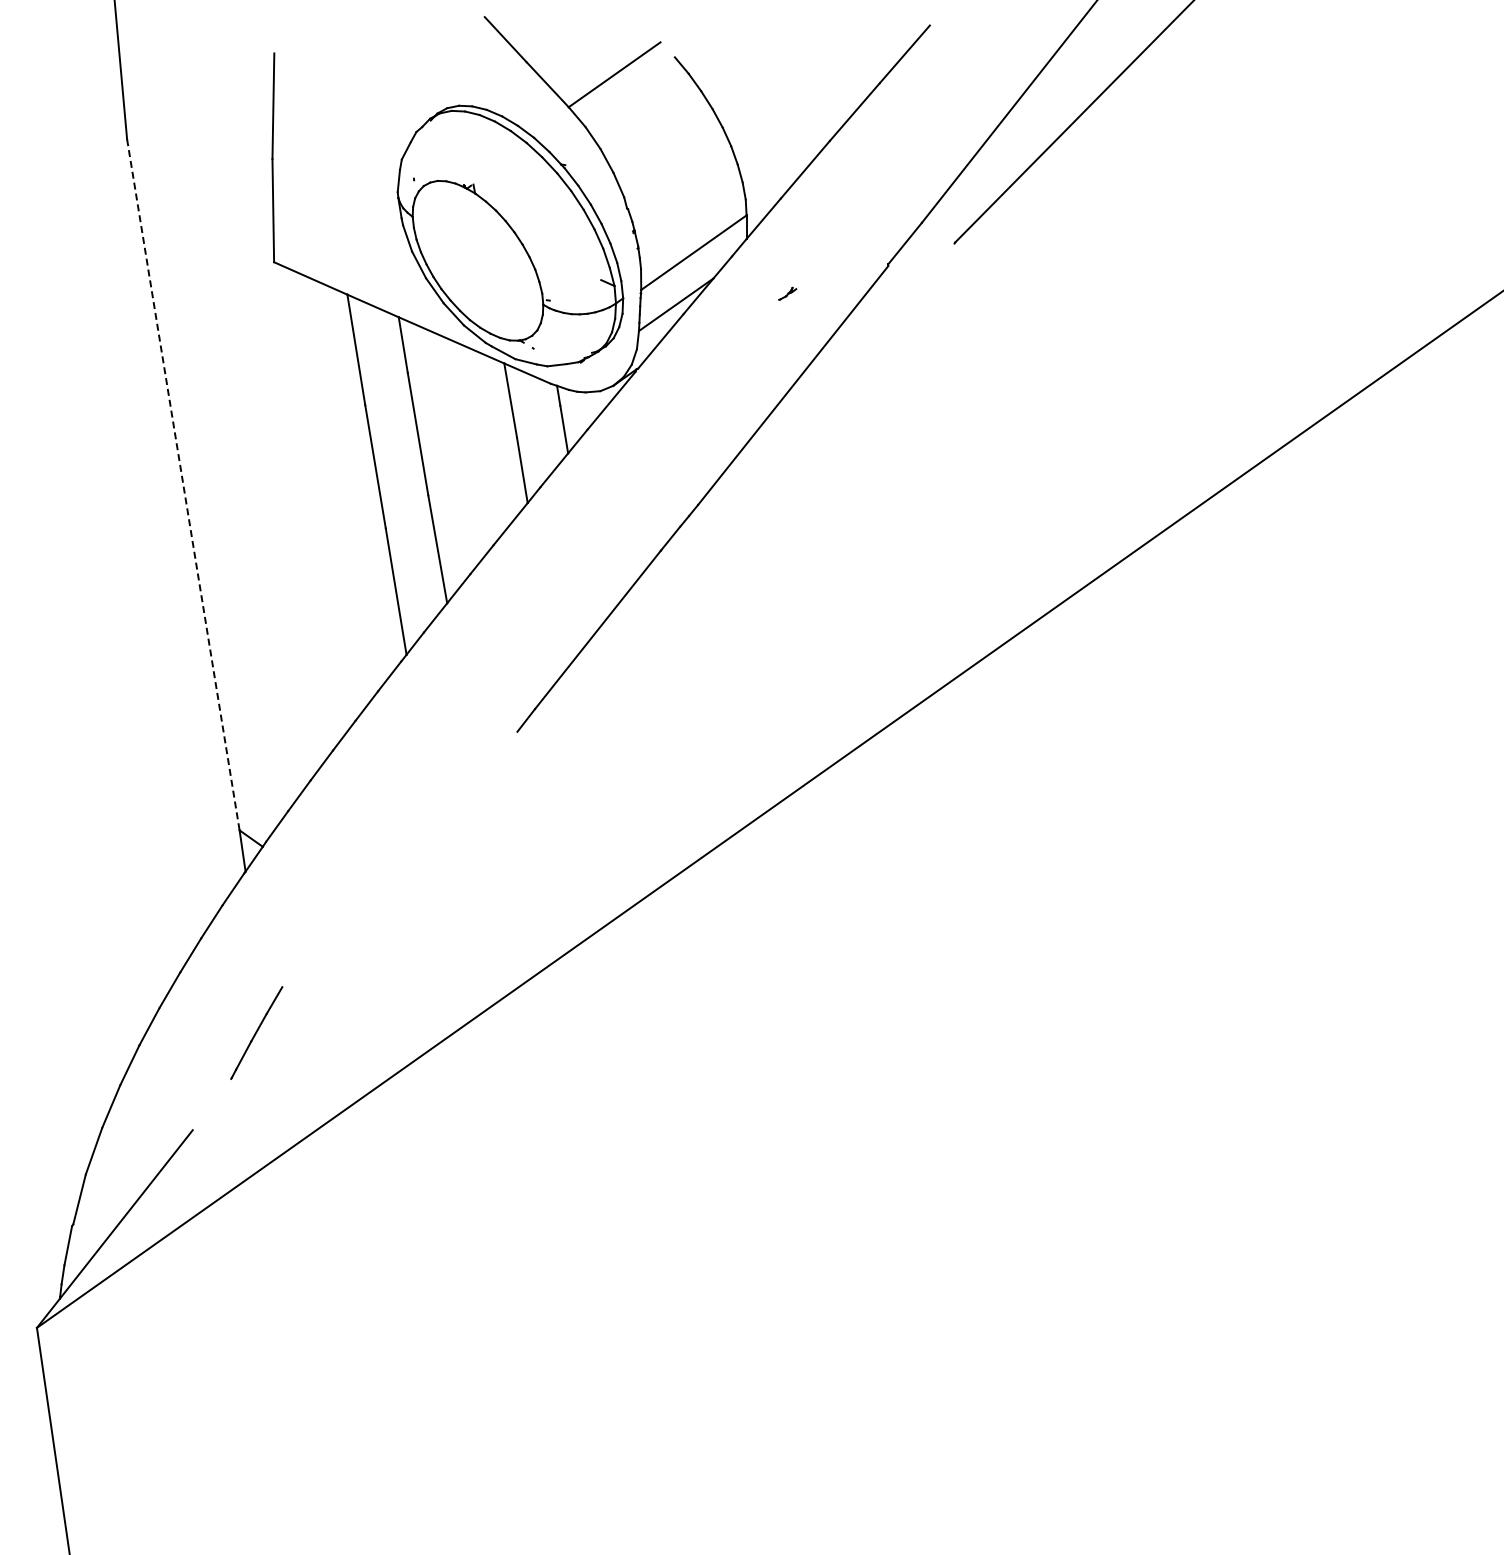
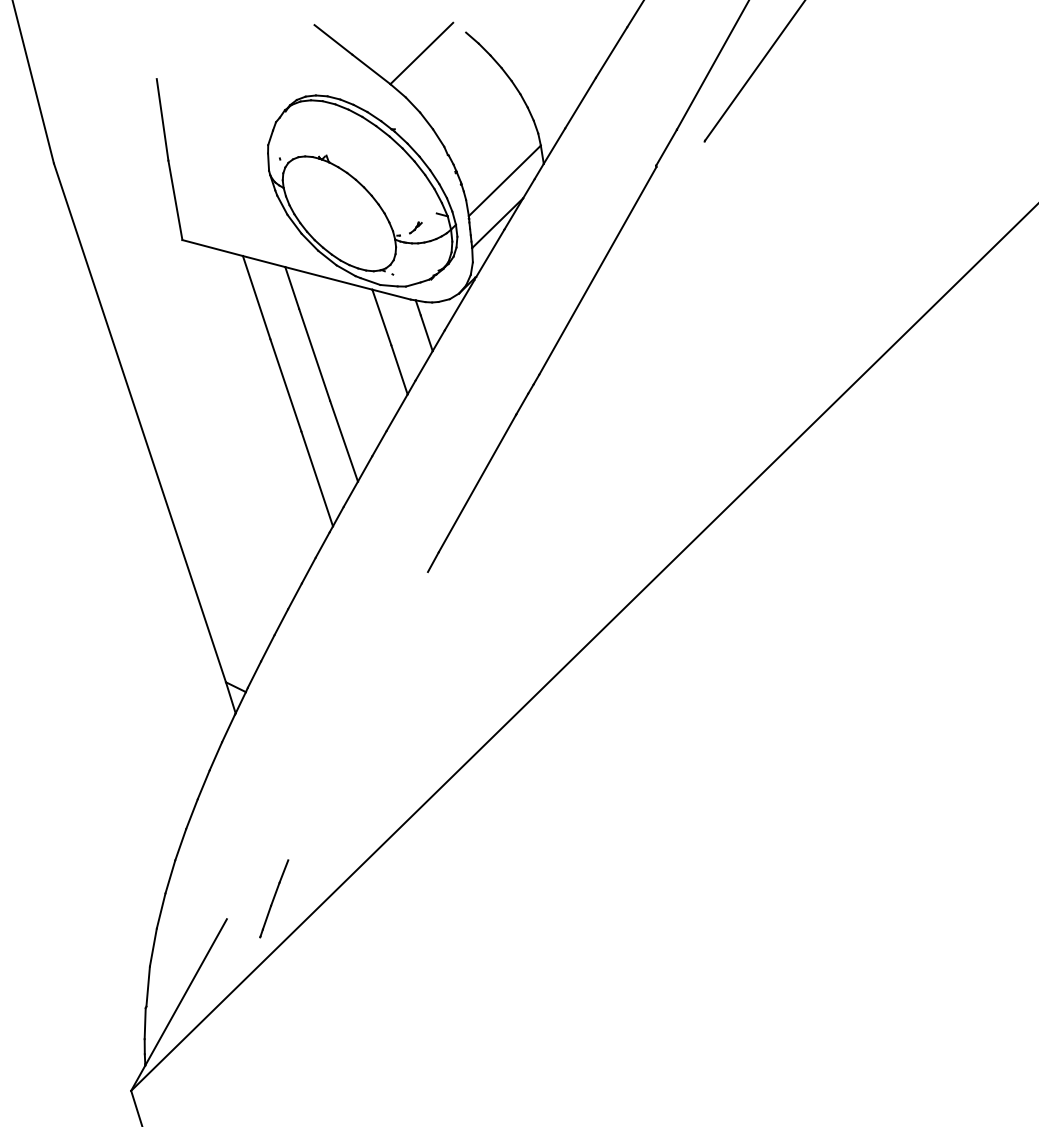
part: (787, 293) -> (415, 227), moved
line: (183, 485) -> (140, 423), dashed -> solid
line: (256, 1032) -> (273, 898), moved

